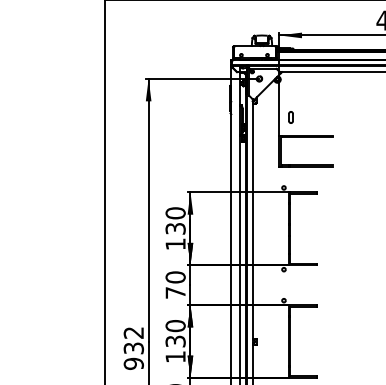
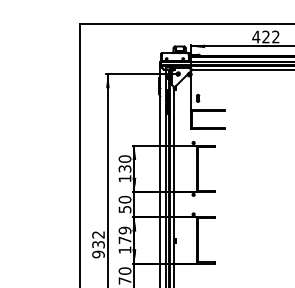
text: (174, 292) -> (124, 209), 70 -> 50
text: (174, 333) -> (124, 235), 130 -> 179

